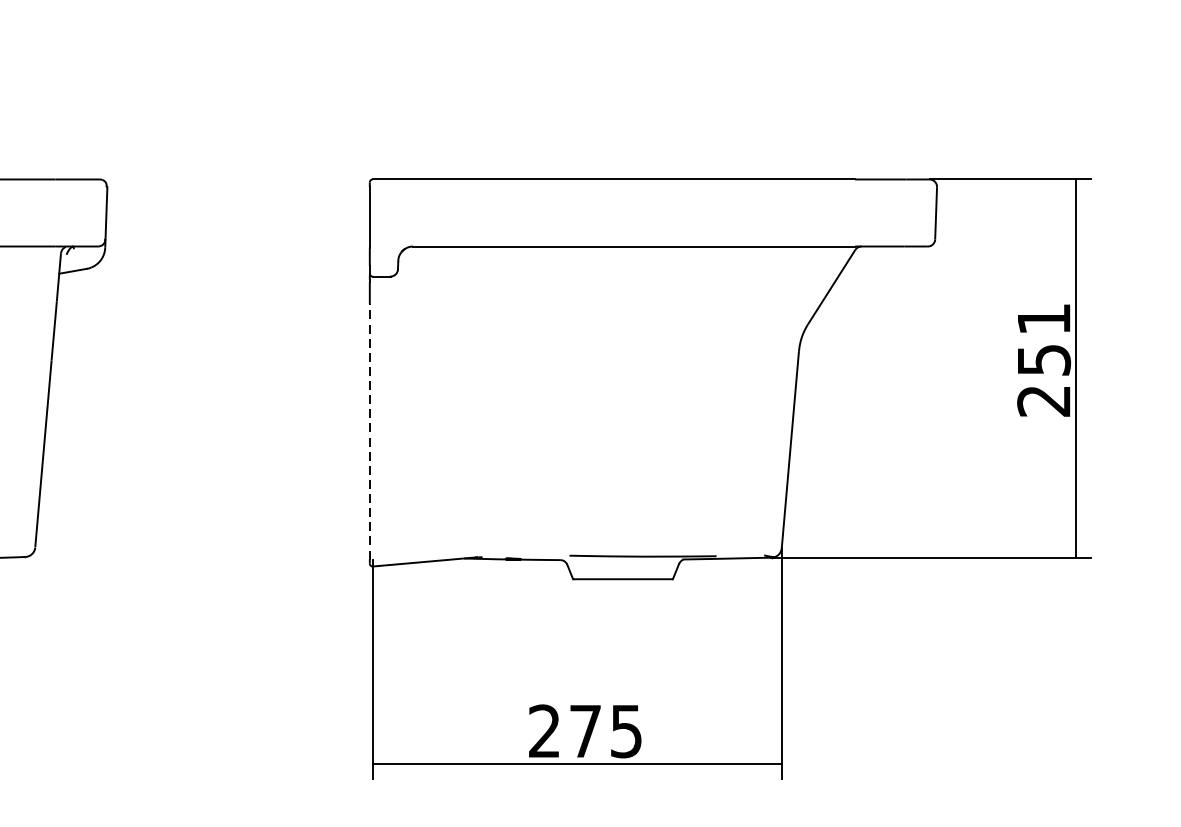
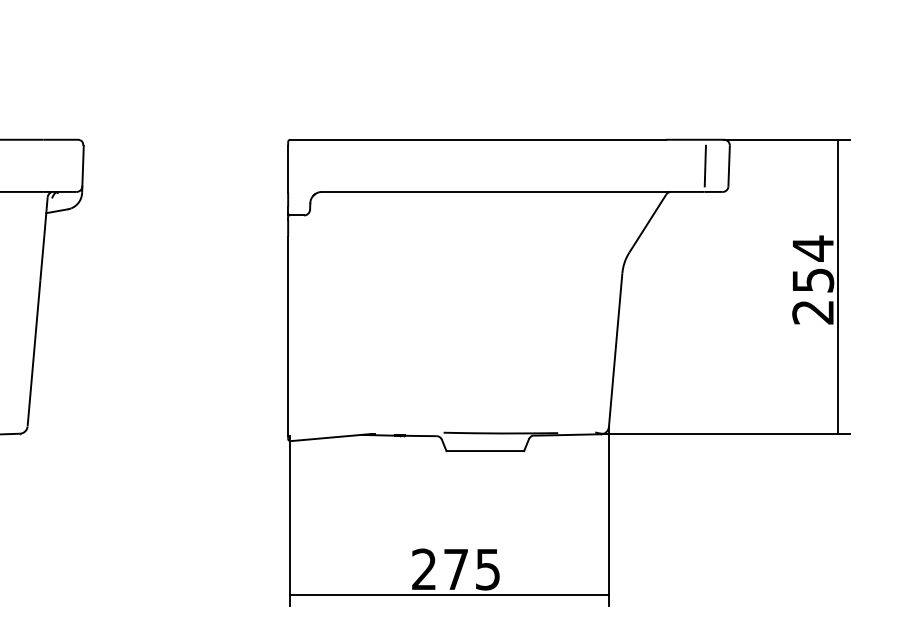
line: (904, 212) -> (704, 165), added
text: (1043, 319) -> (812, 248), 251 -> 254
line: (370, 432) -> (288, 336), dashed -> solid

